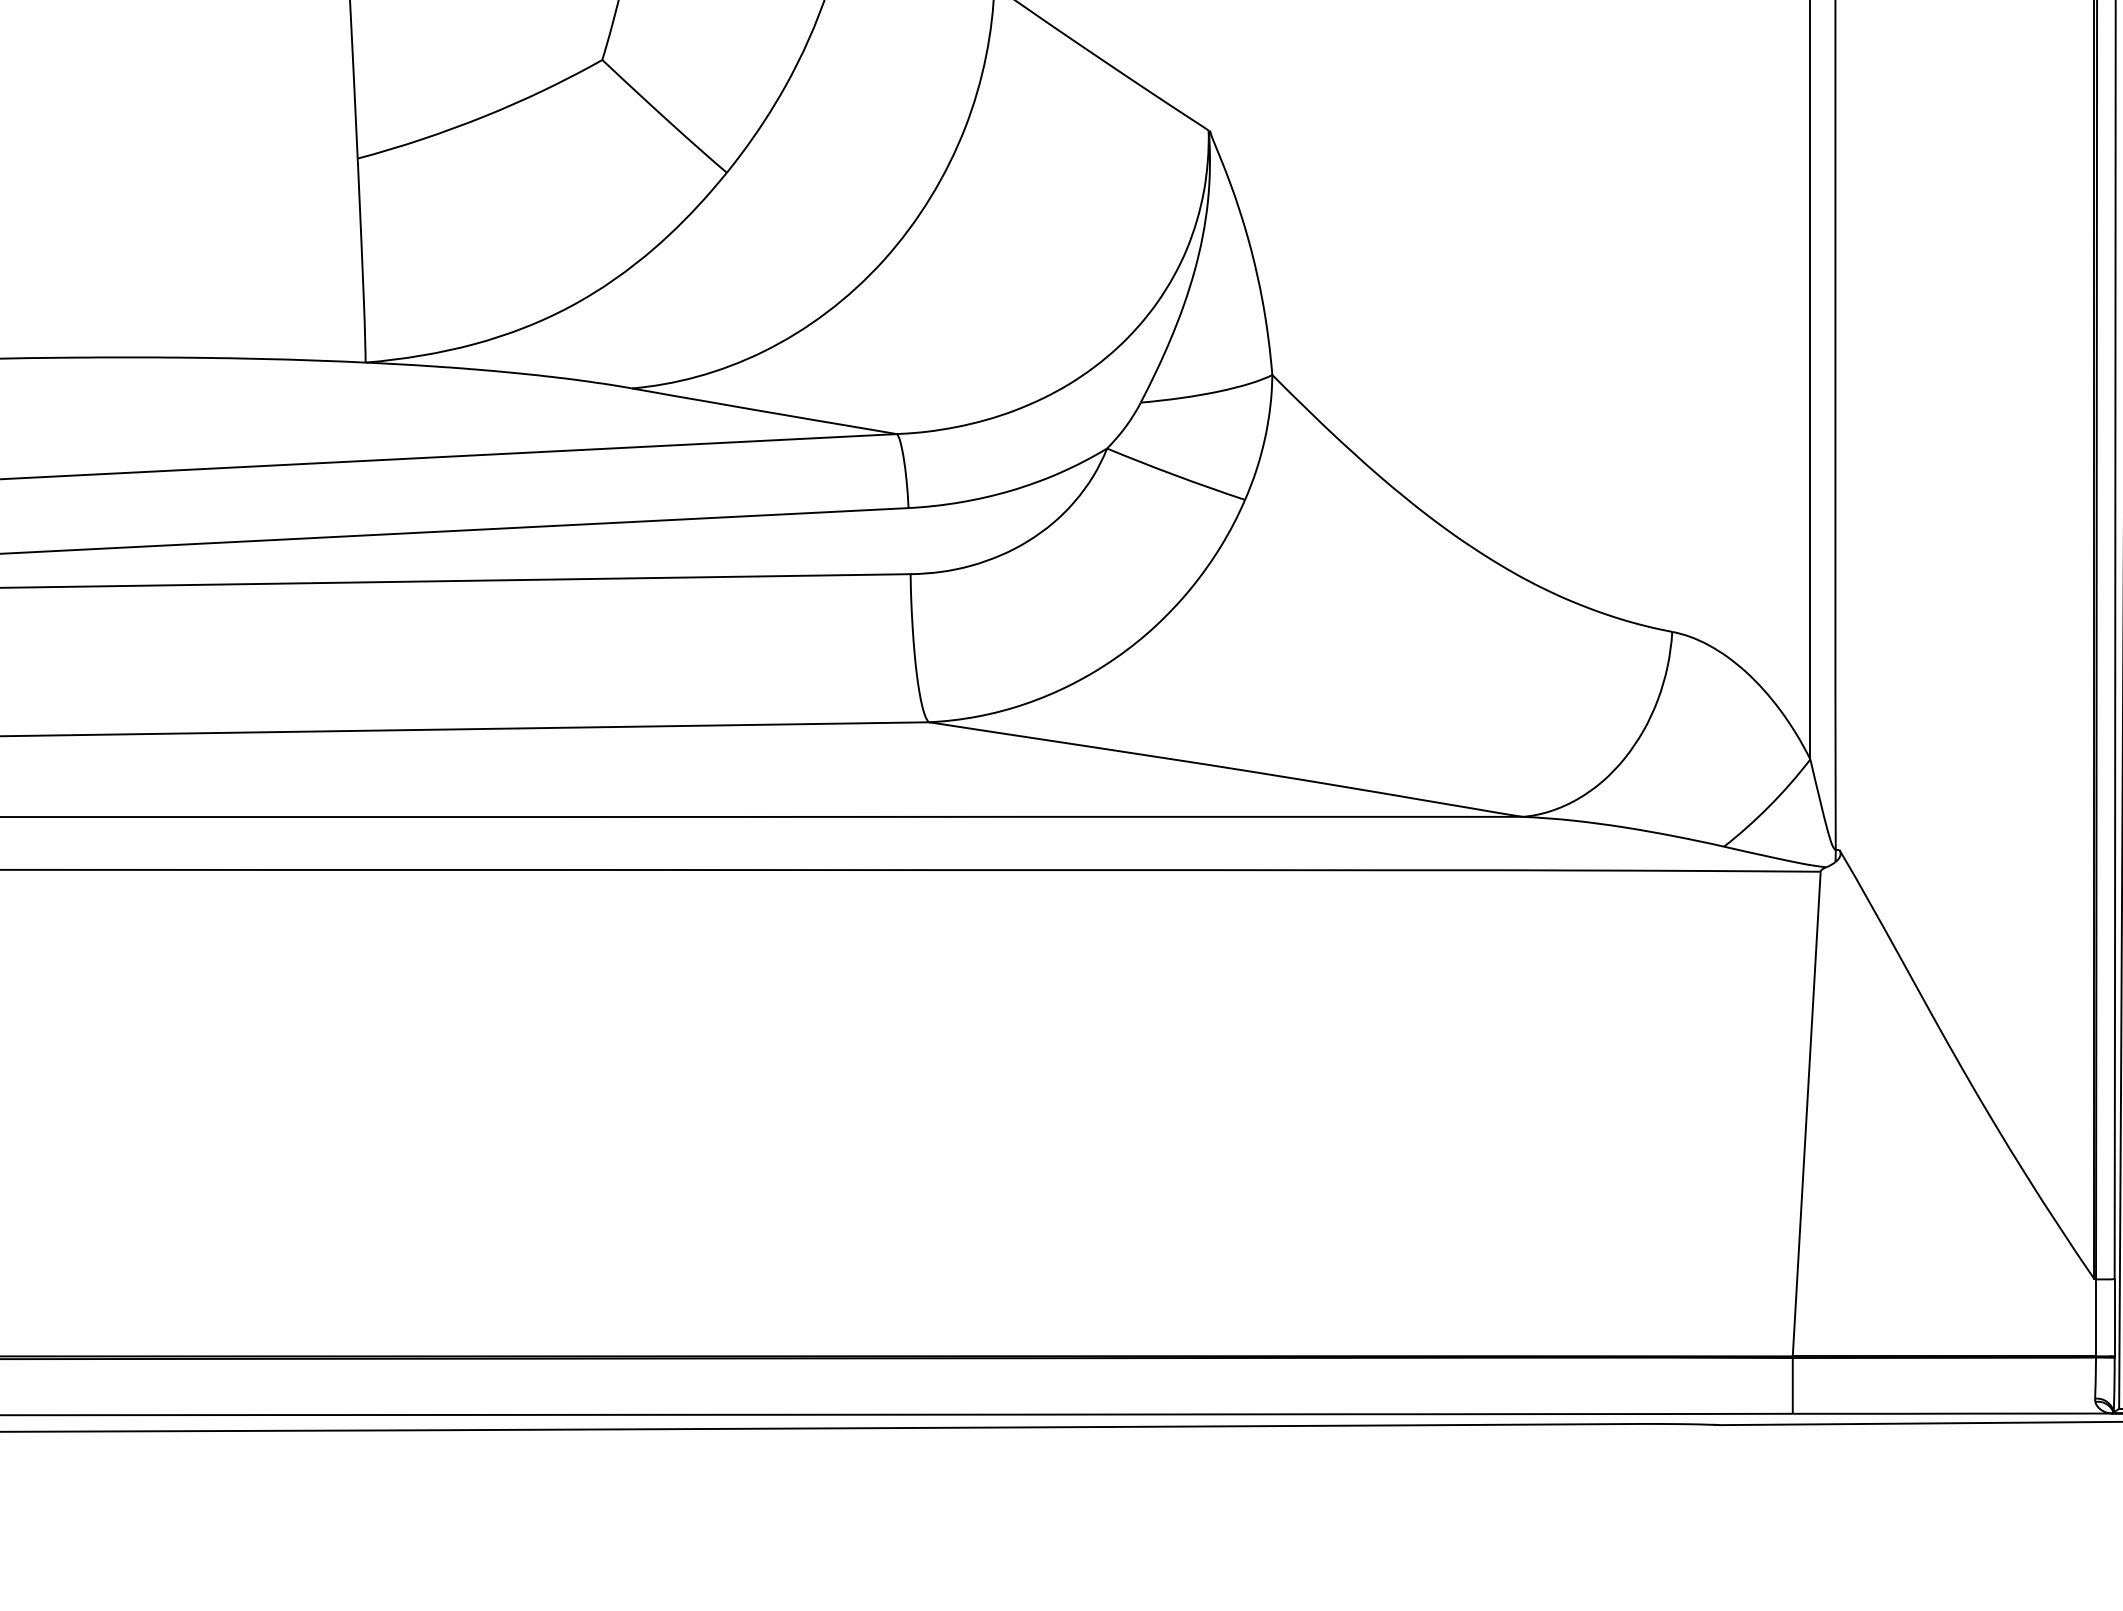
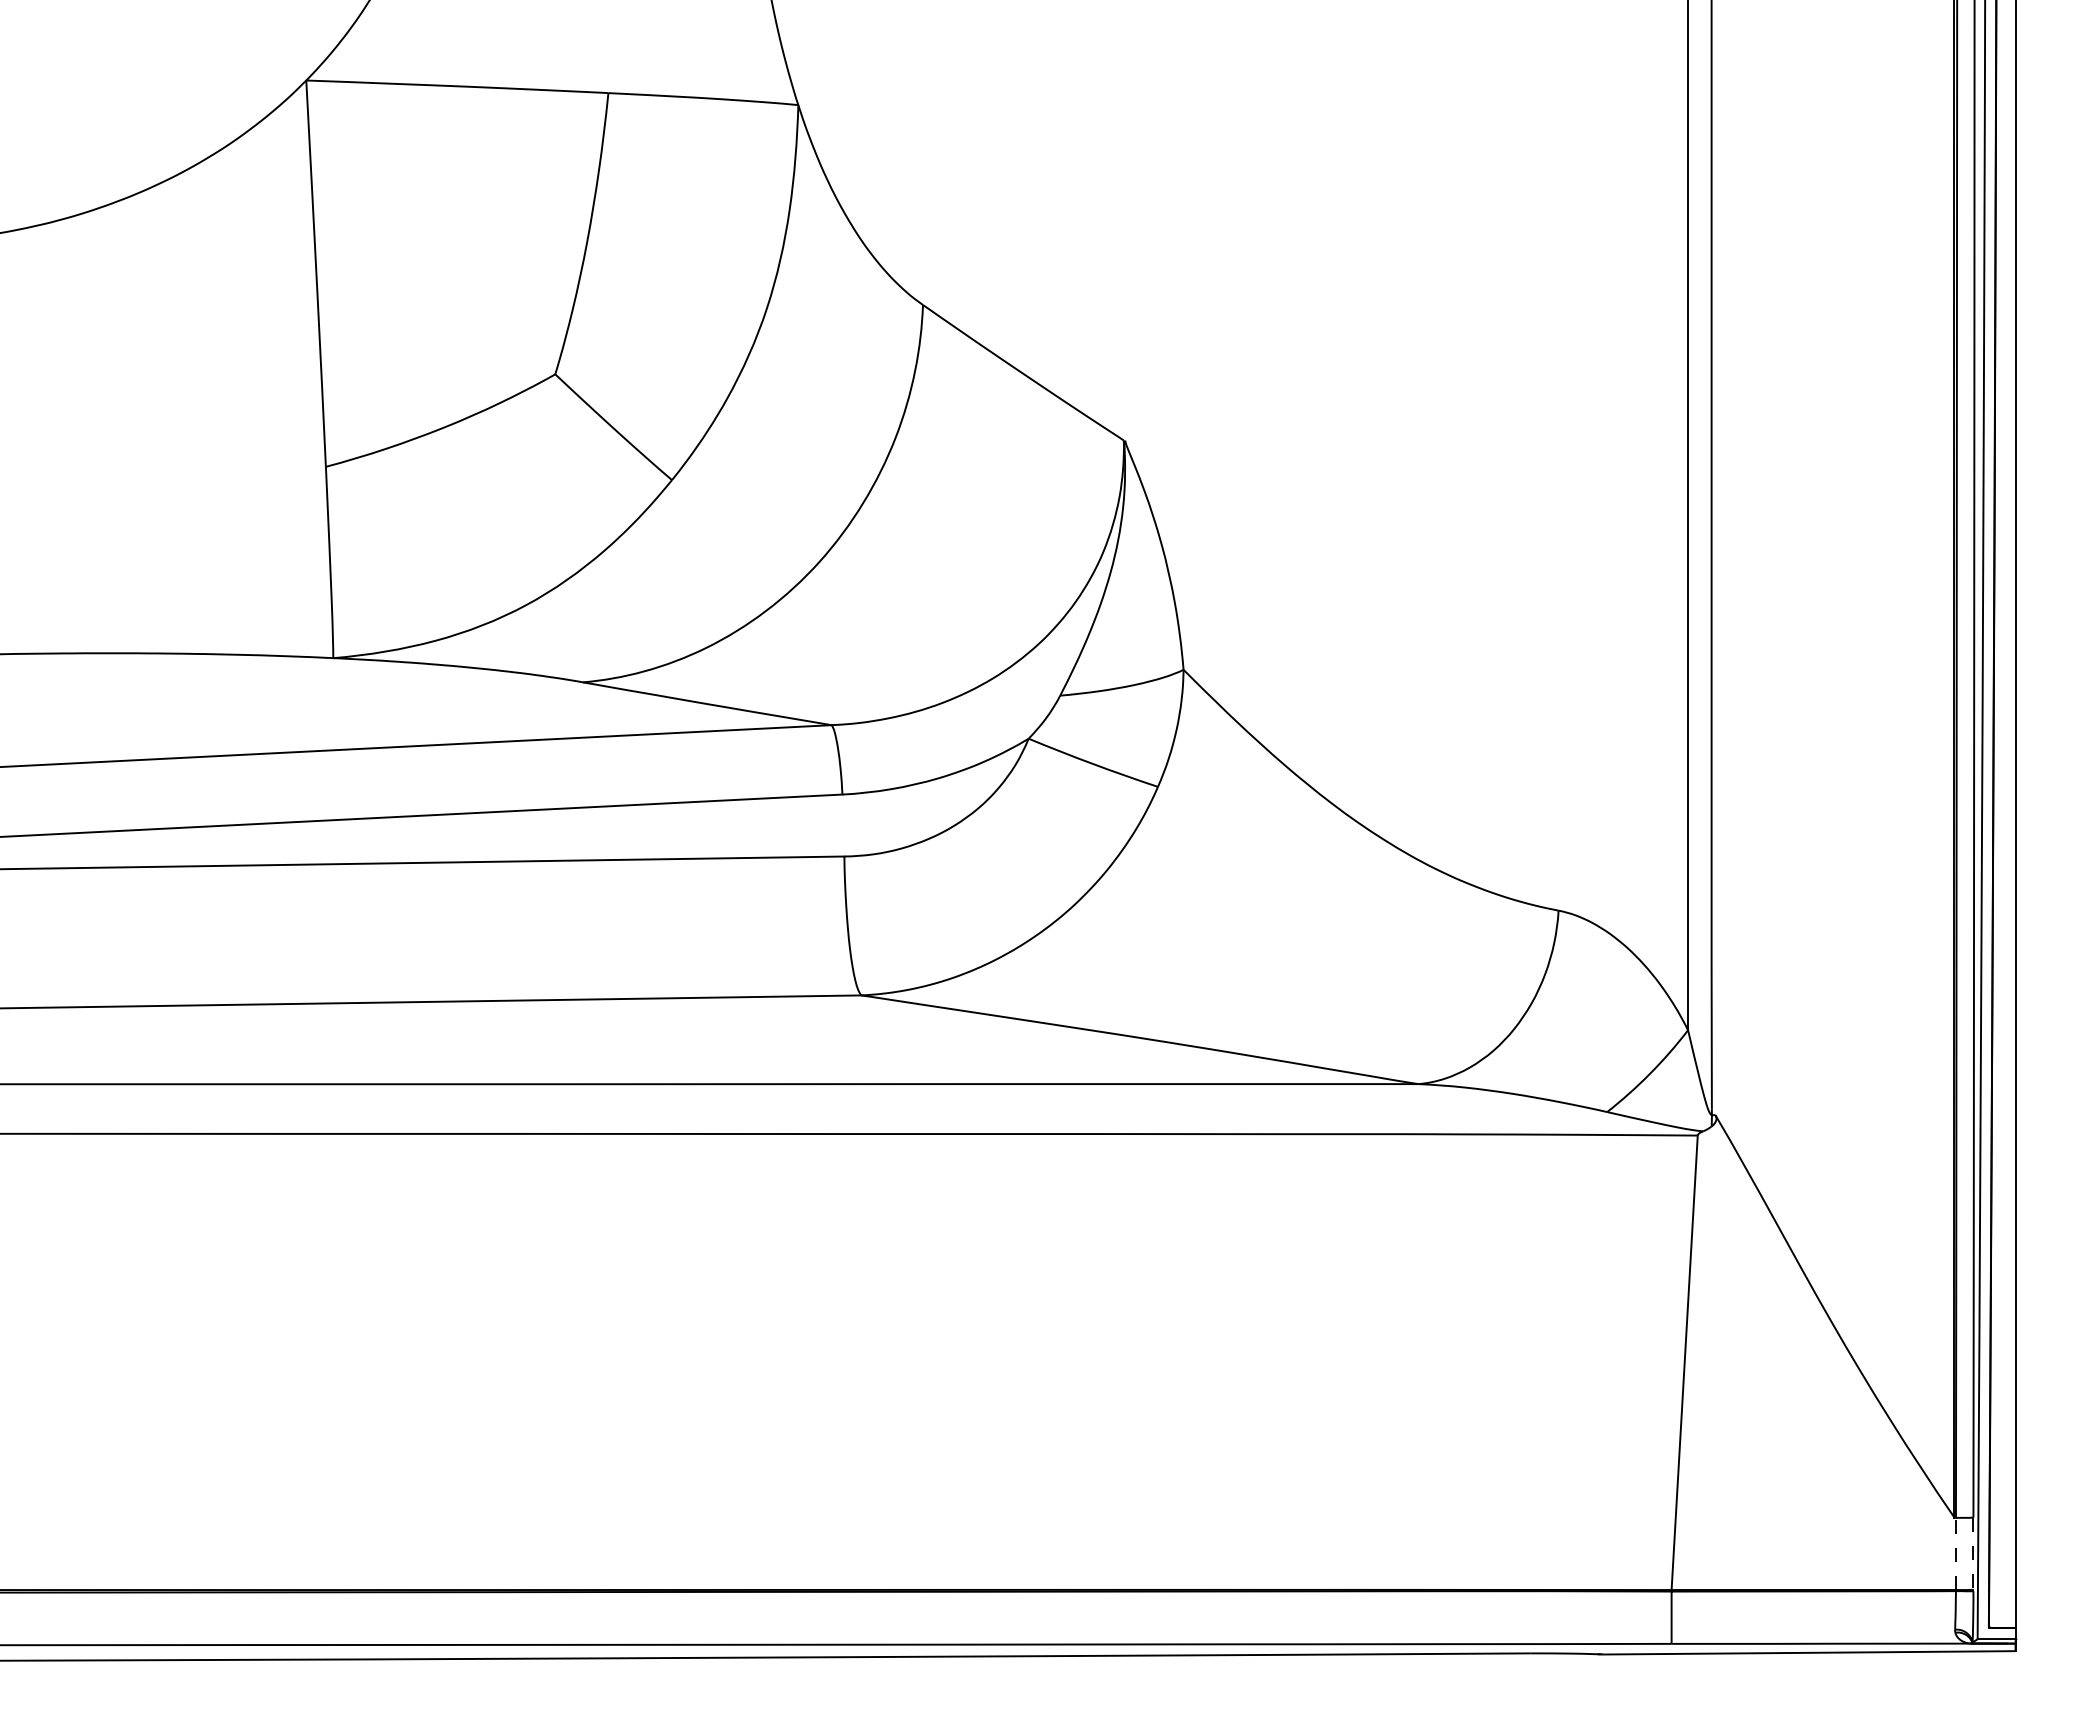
line: (2095, 1317) -> (1955, 1553), solid -> dashed
line: (2114, 1317) -> (1973, 1553), solid -> dashed

